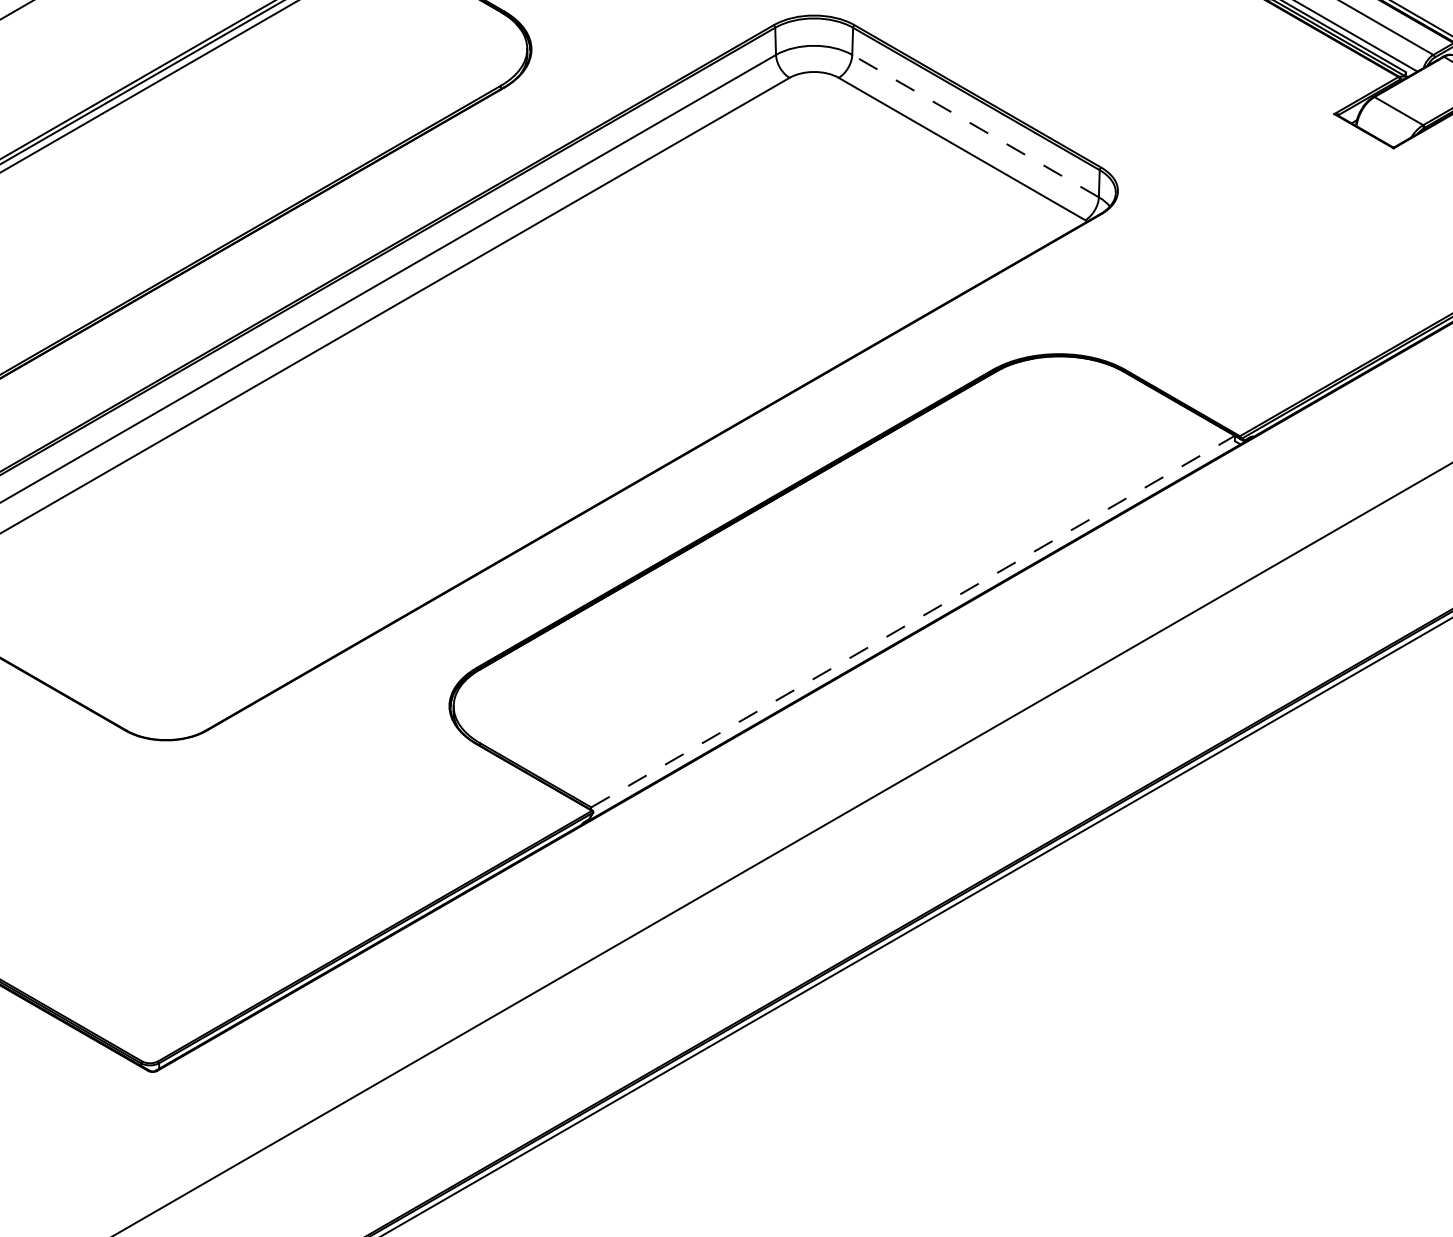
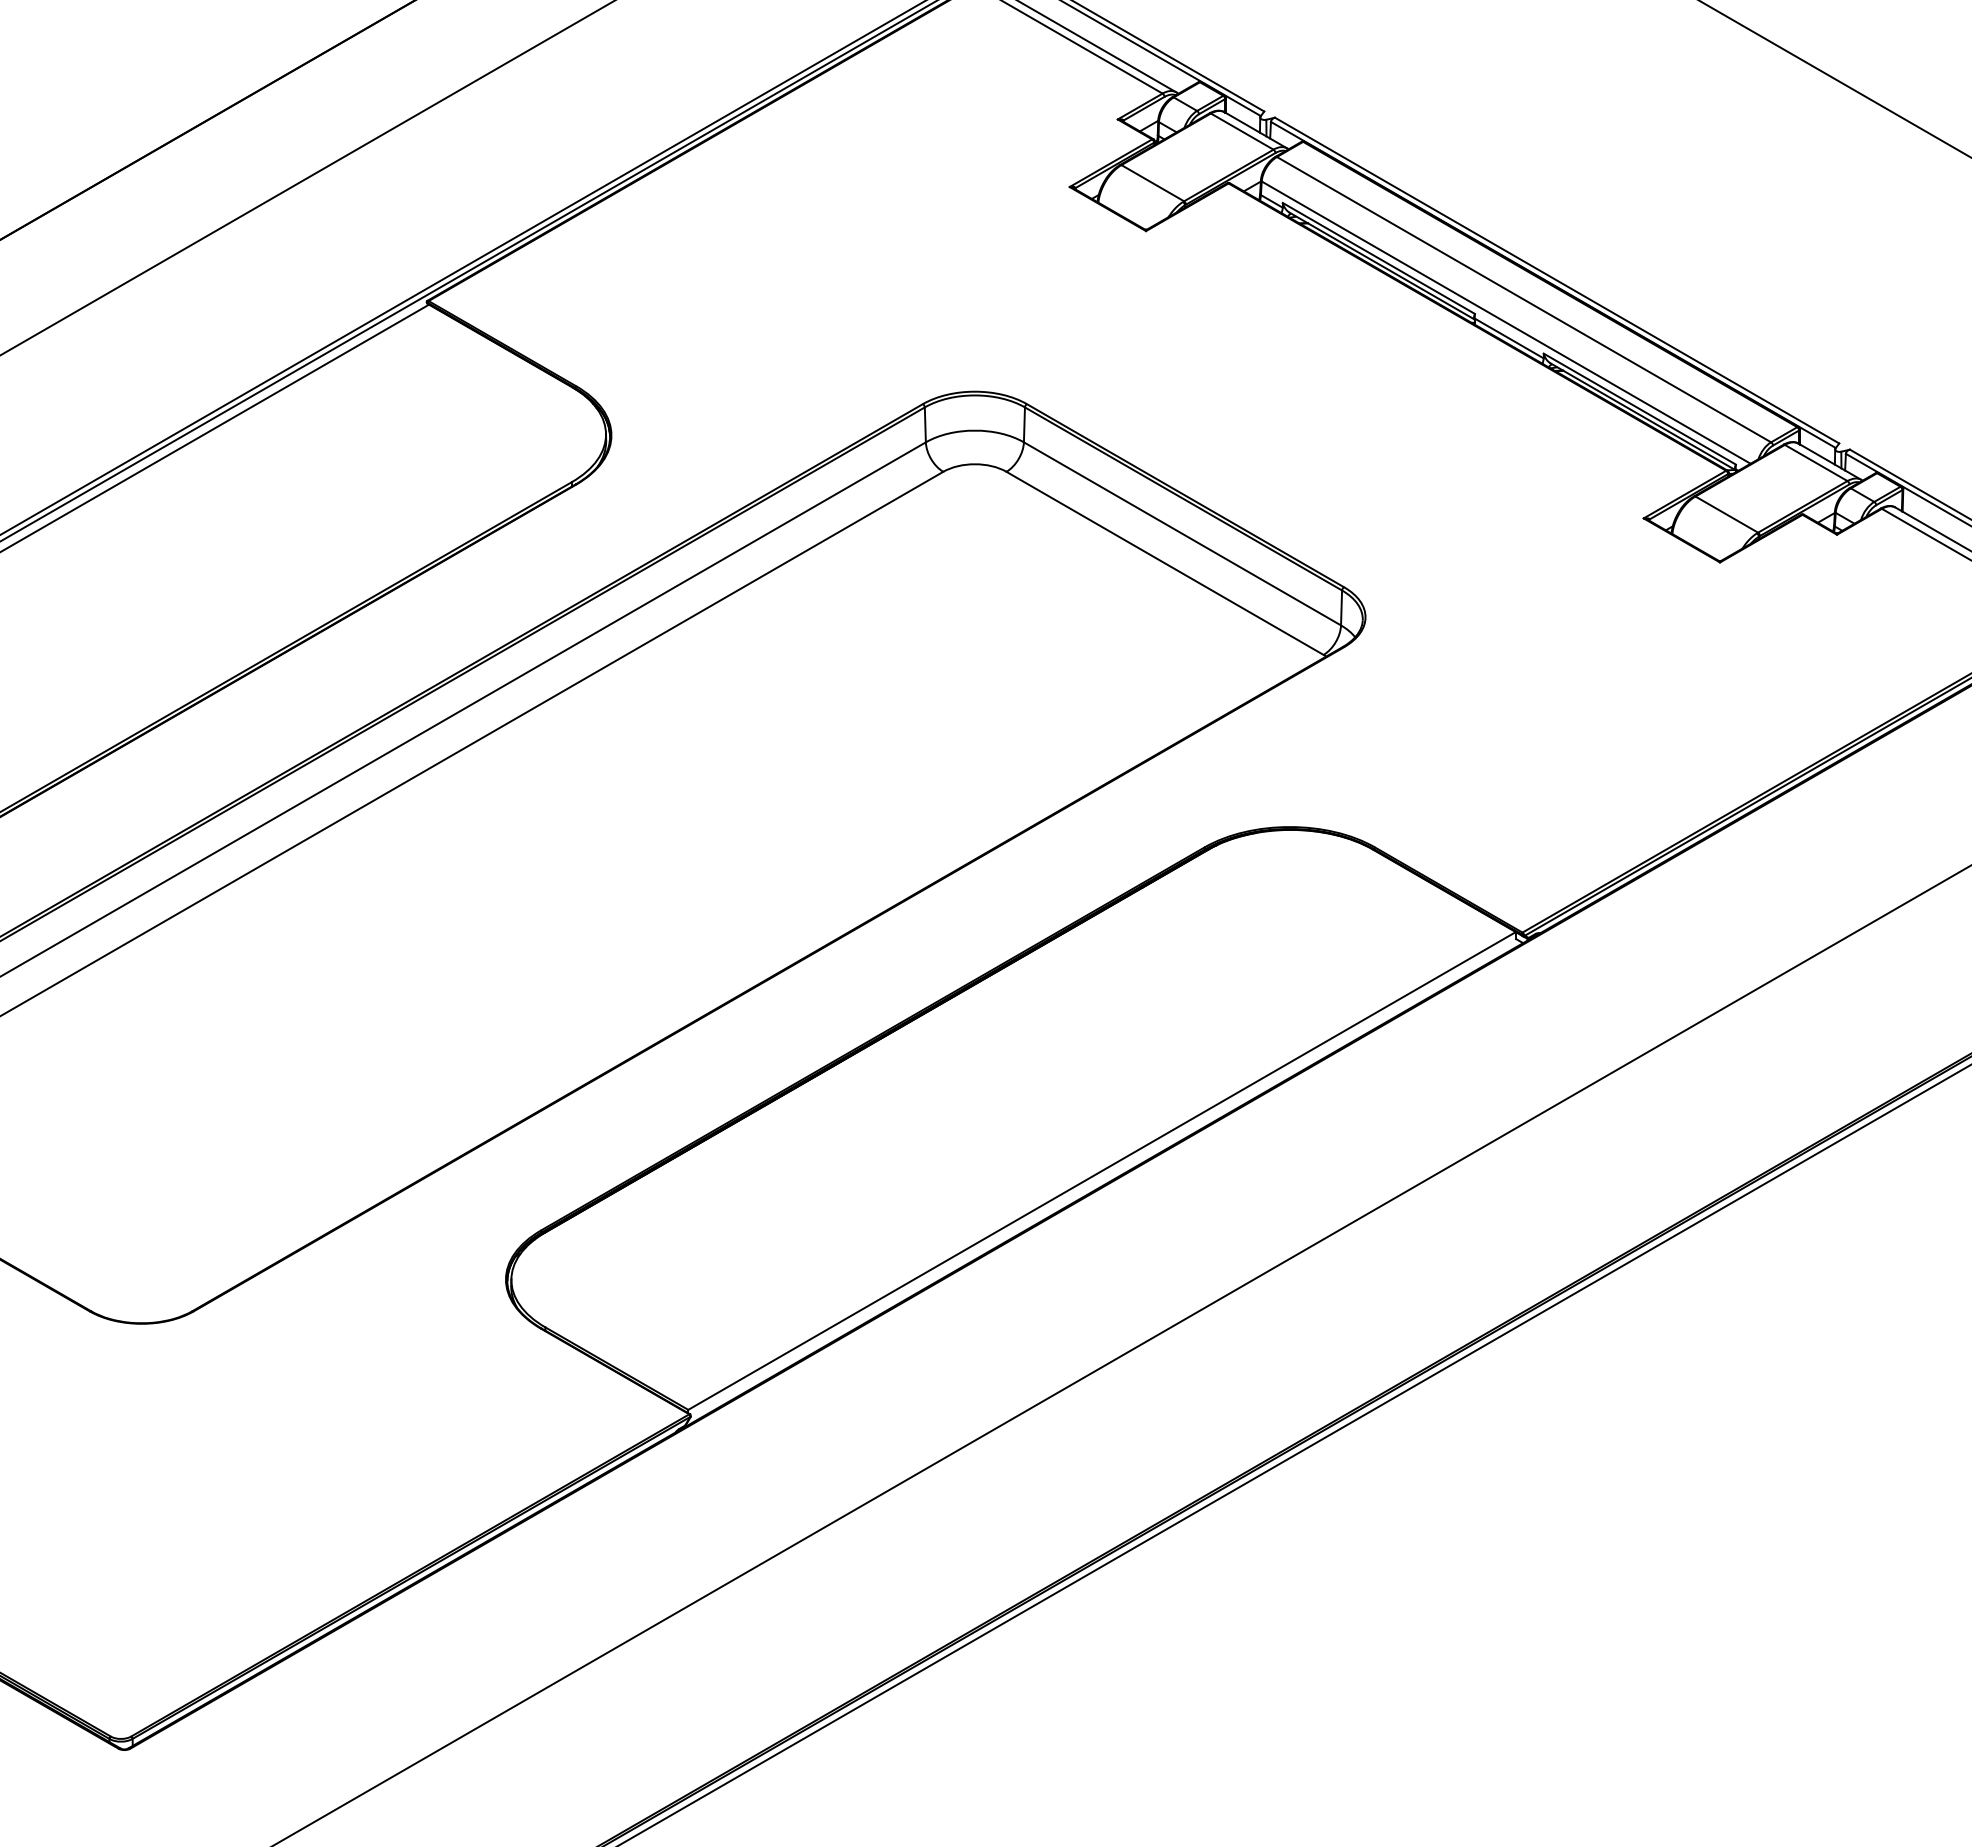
line: (975, 125) -> (1182, 533), dashed -> solid
line: (913, 621) -> (1102, 1170), dashed -> solid

